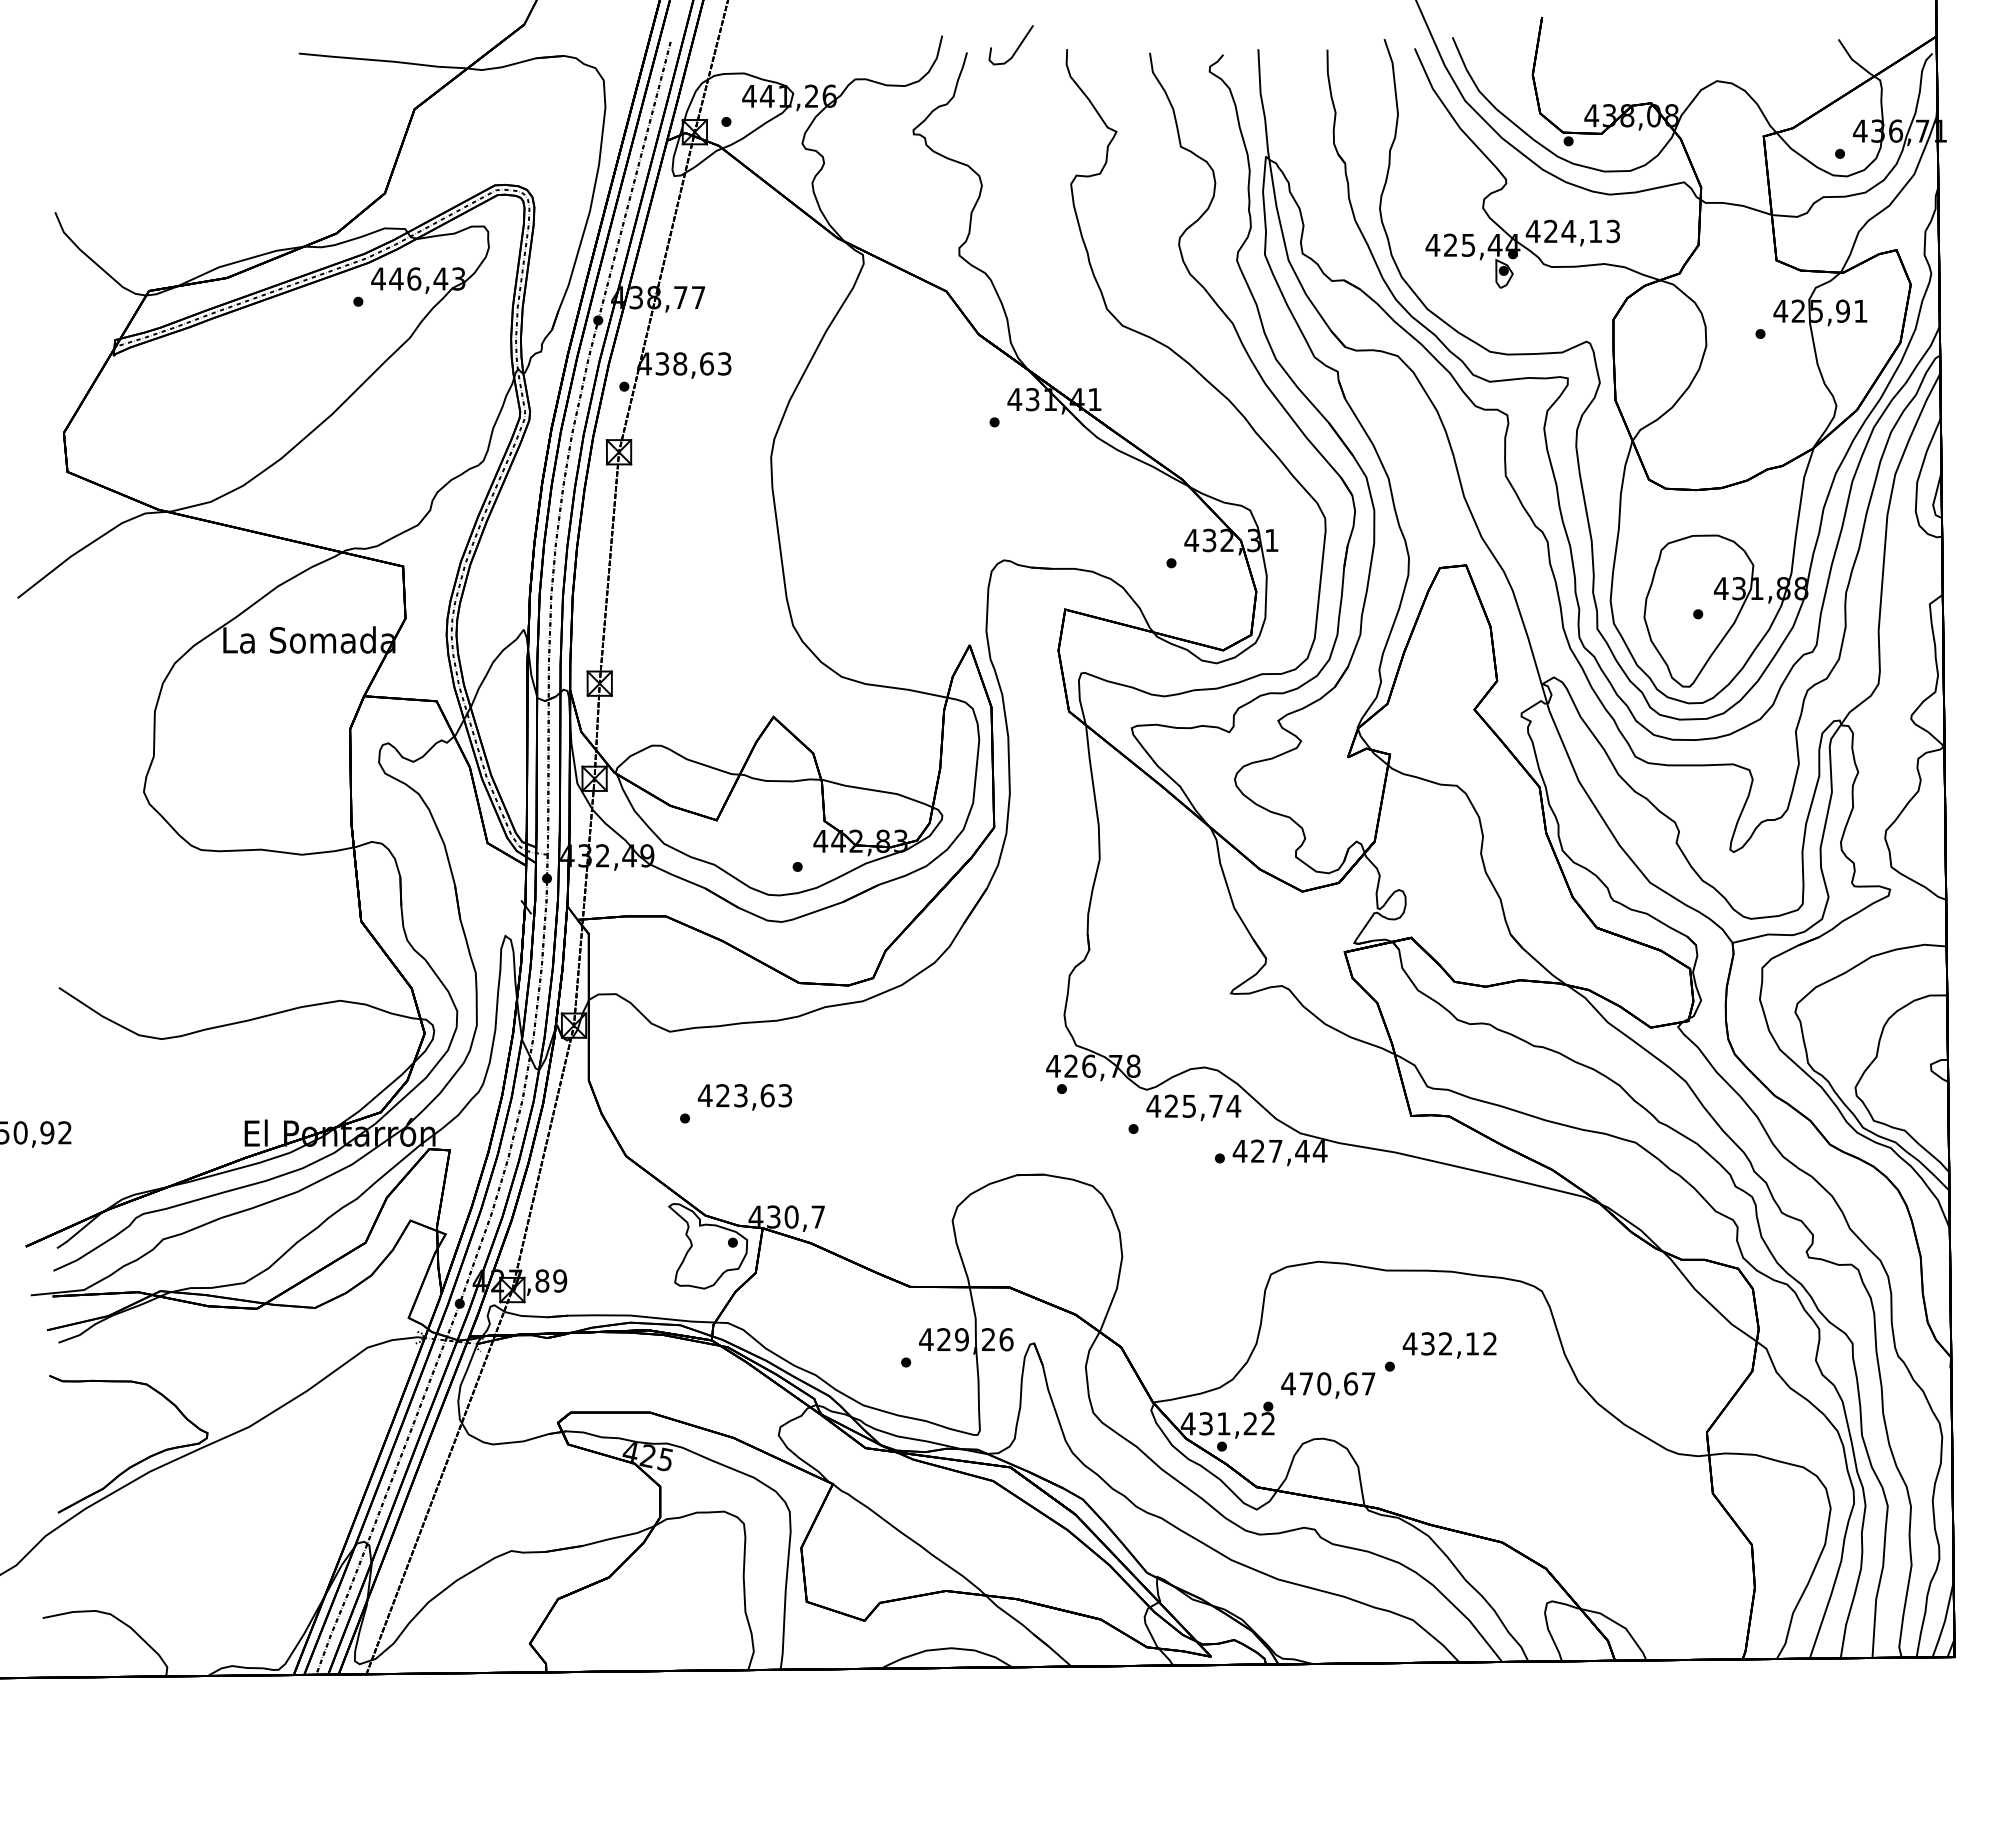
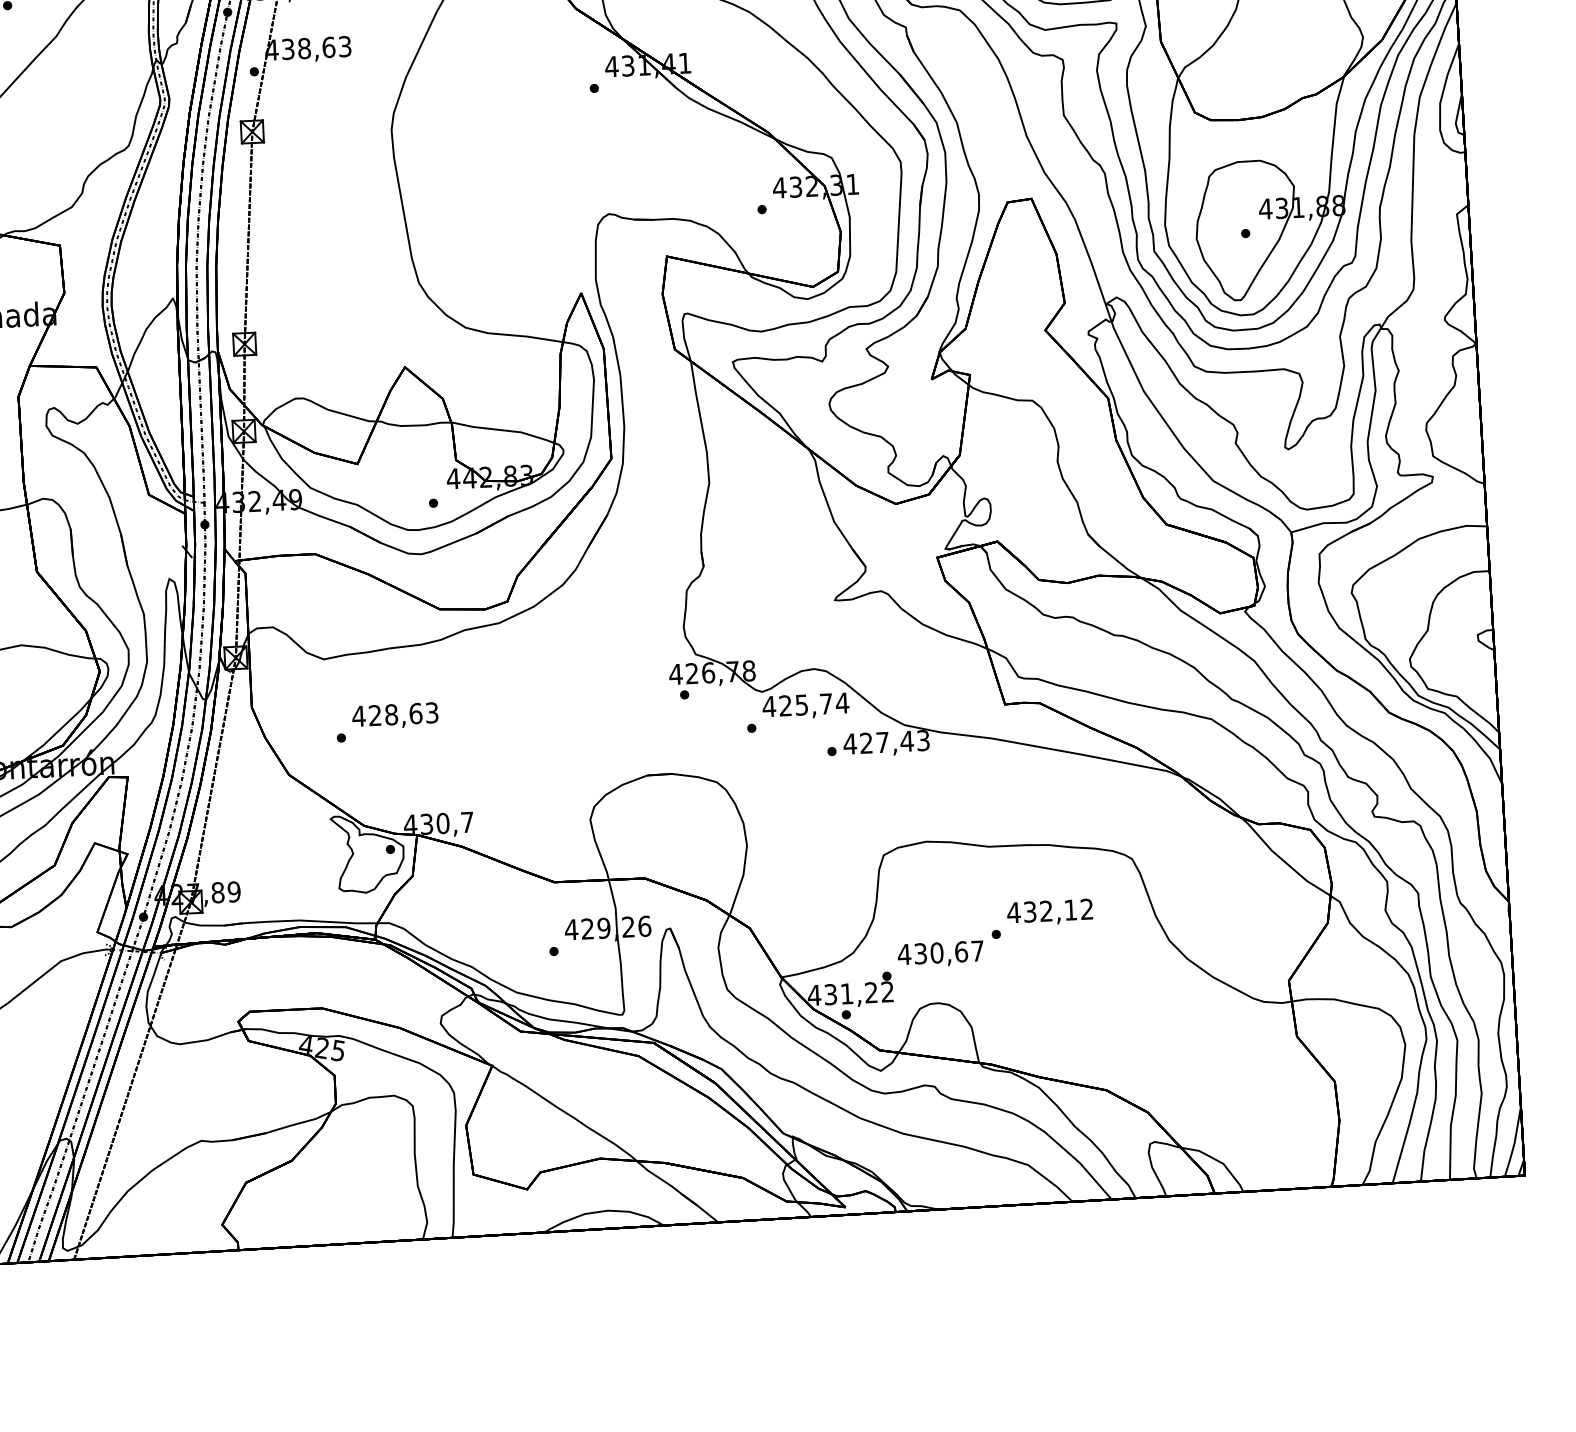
text: (740, 1095) -> (391, 714), 423,63 -> 428,63
text: (1319, 1150) -> (922, 739), 427,44 -> 427,43
text: (1306, 1383) -> (920, 953), 470,67 -> 430,67

